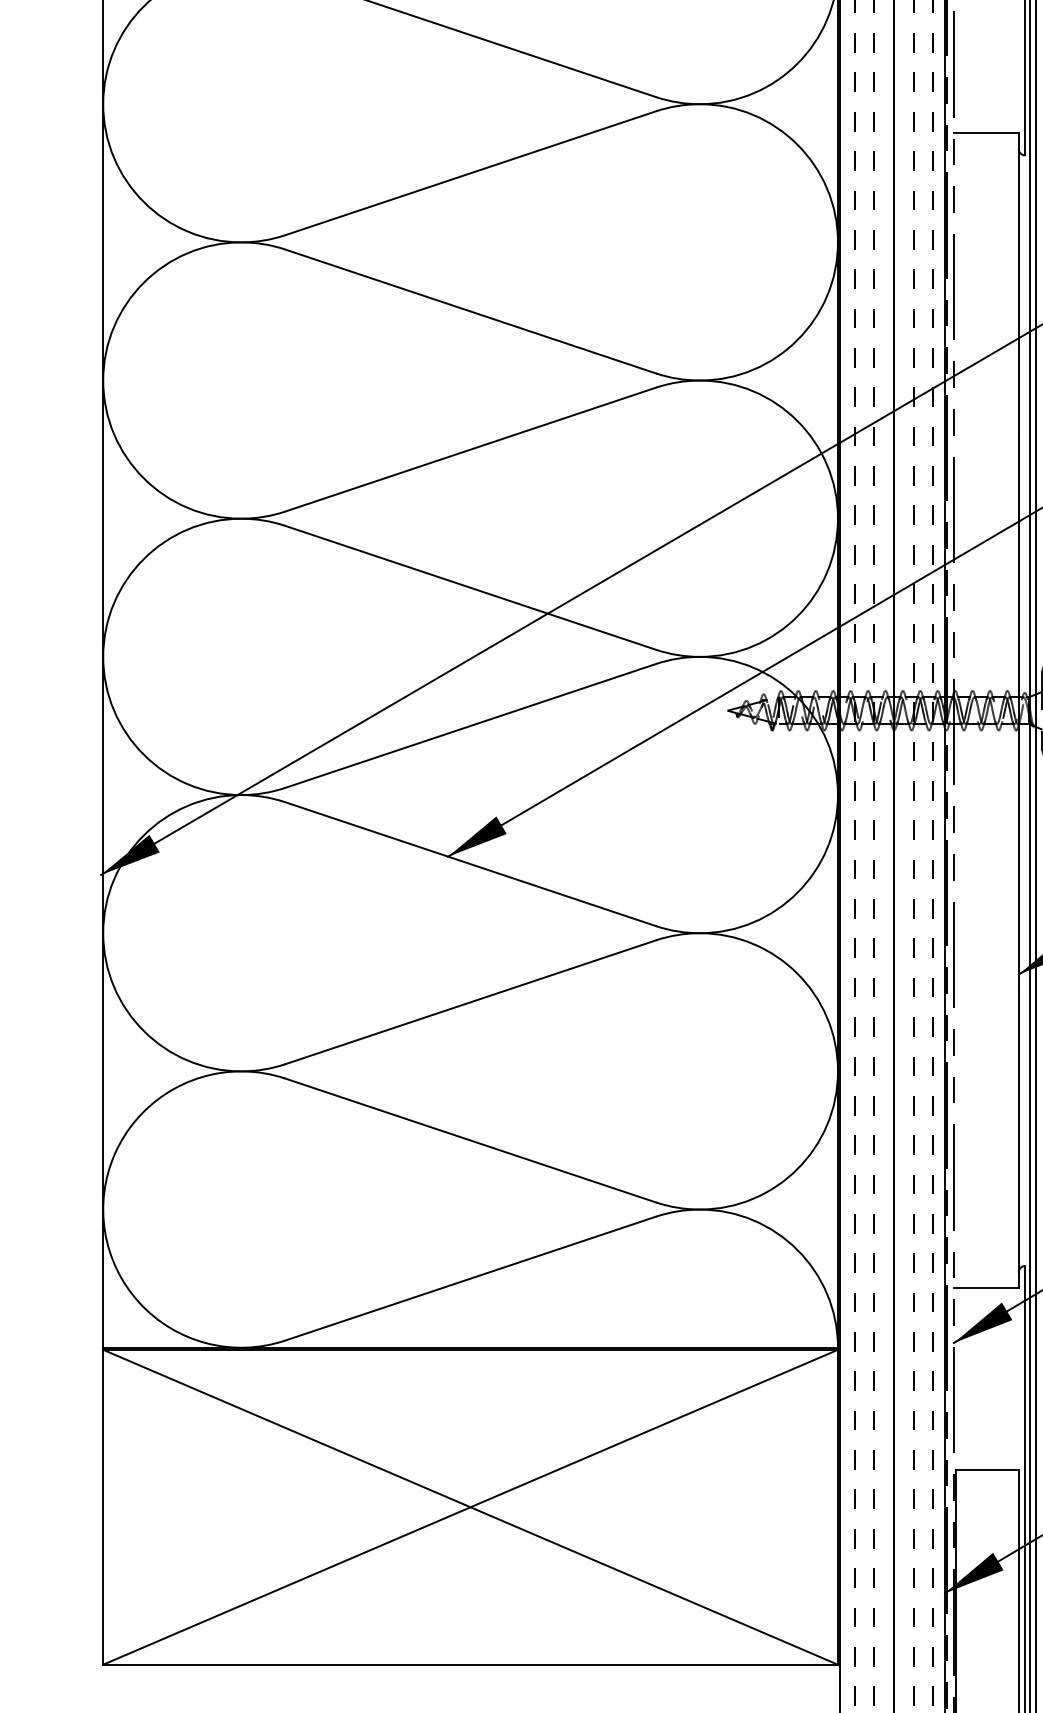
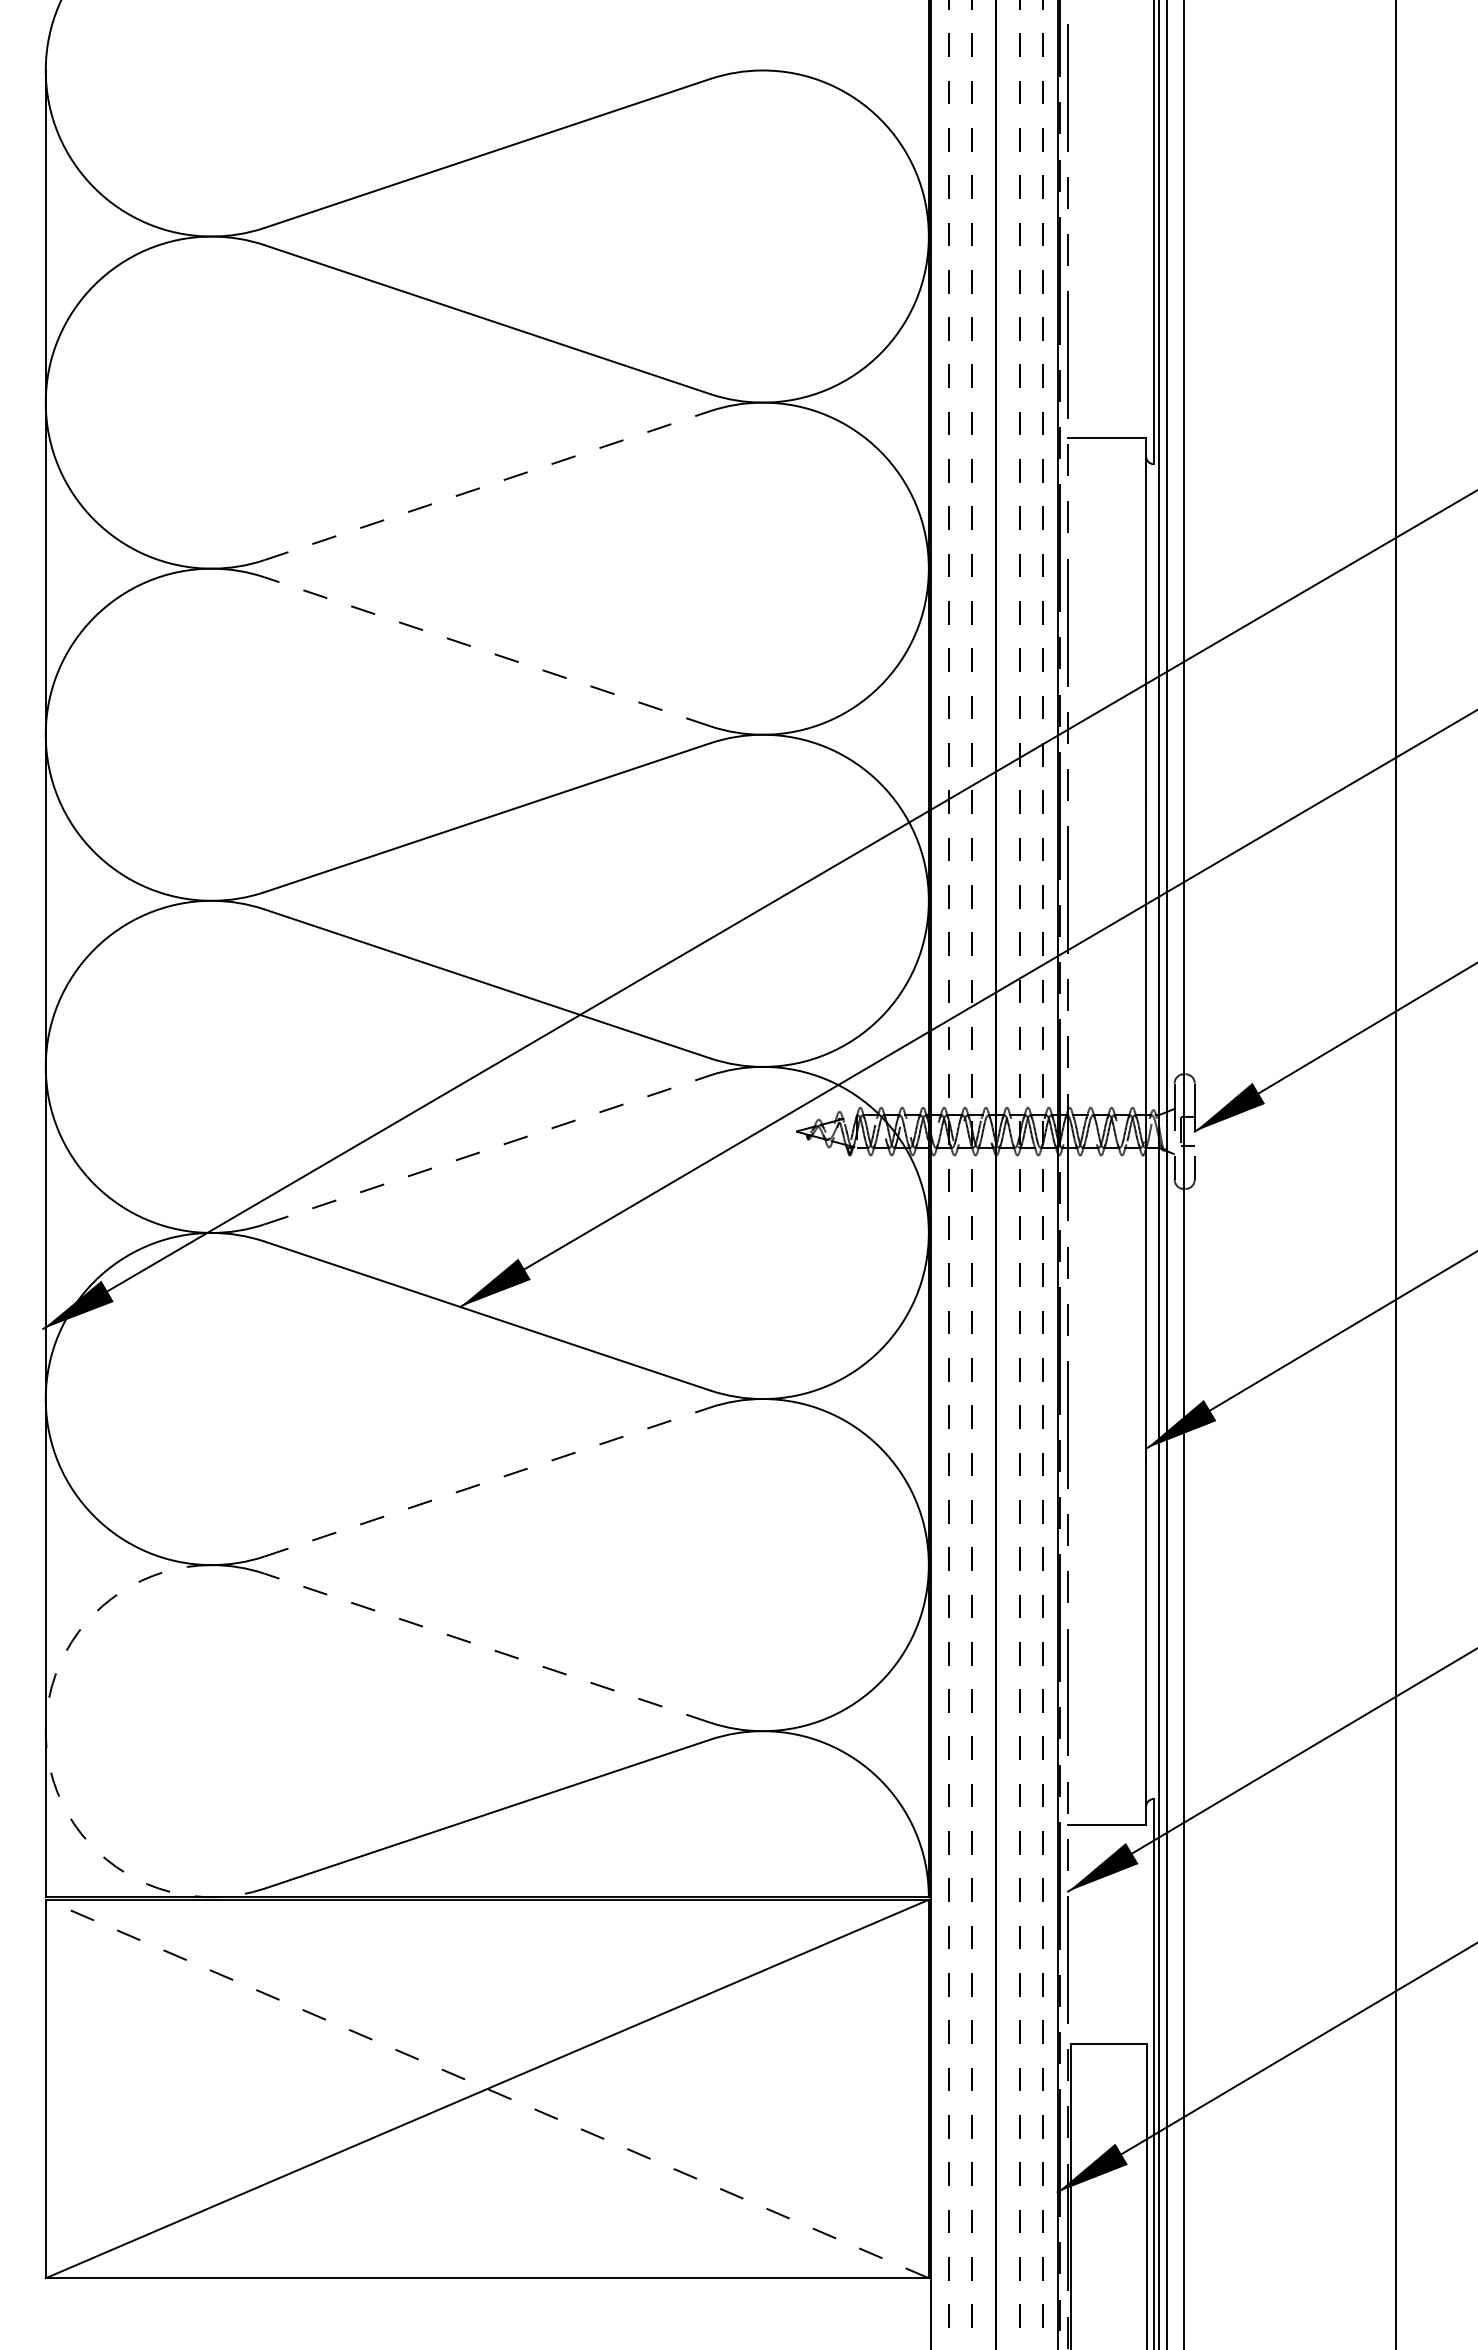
line: (470, 173) -> (487, 485), solid -> dashed
line: (470, 311) -> (487, 651), solid -> dashed
line: (470, 725) -> (487, 1149), solid -> dashed
line: (470, 1002) -> (487, 1482), solid -> dashed
line: (470, 1140) -> (487, 1648), solid -> dashed
arc: (104, 1231) -> (47, 1757), solid -> dashed
line: (469, 1506) -> (486, 2088), solid -> dashed

